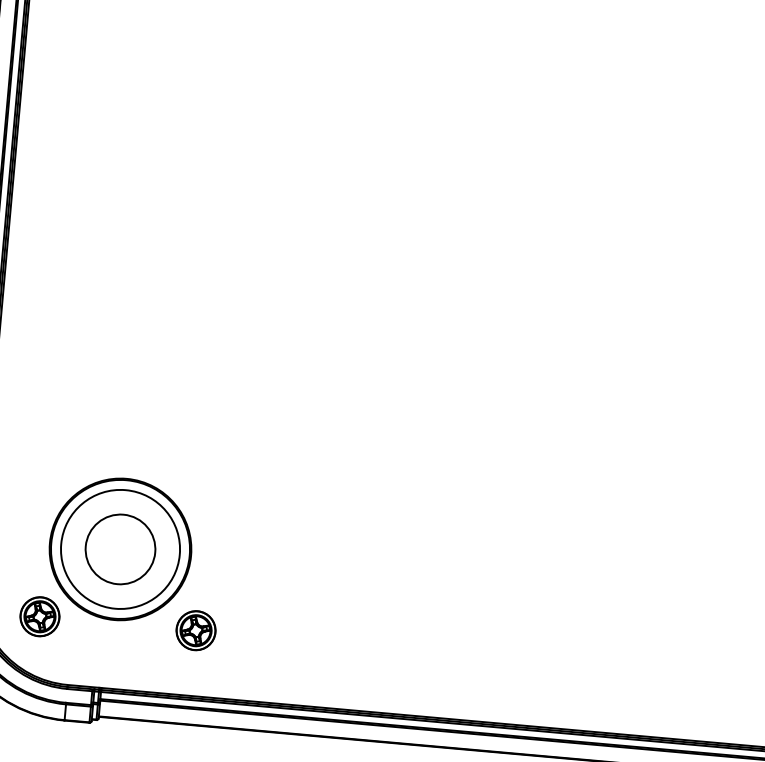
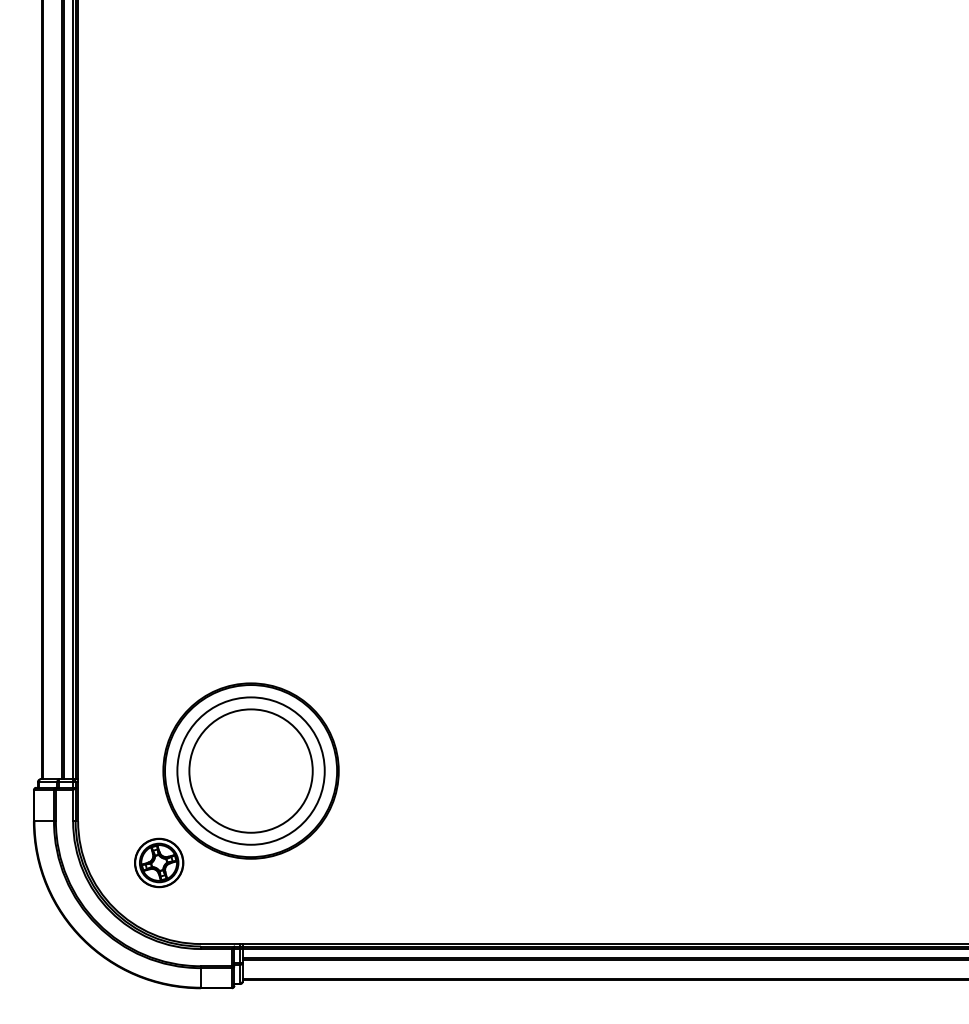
circle: (120, 548) -> (250, 770), size x1.43
part: (196, 630) -> (353, 862), removed

